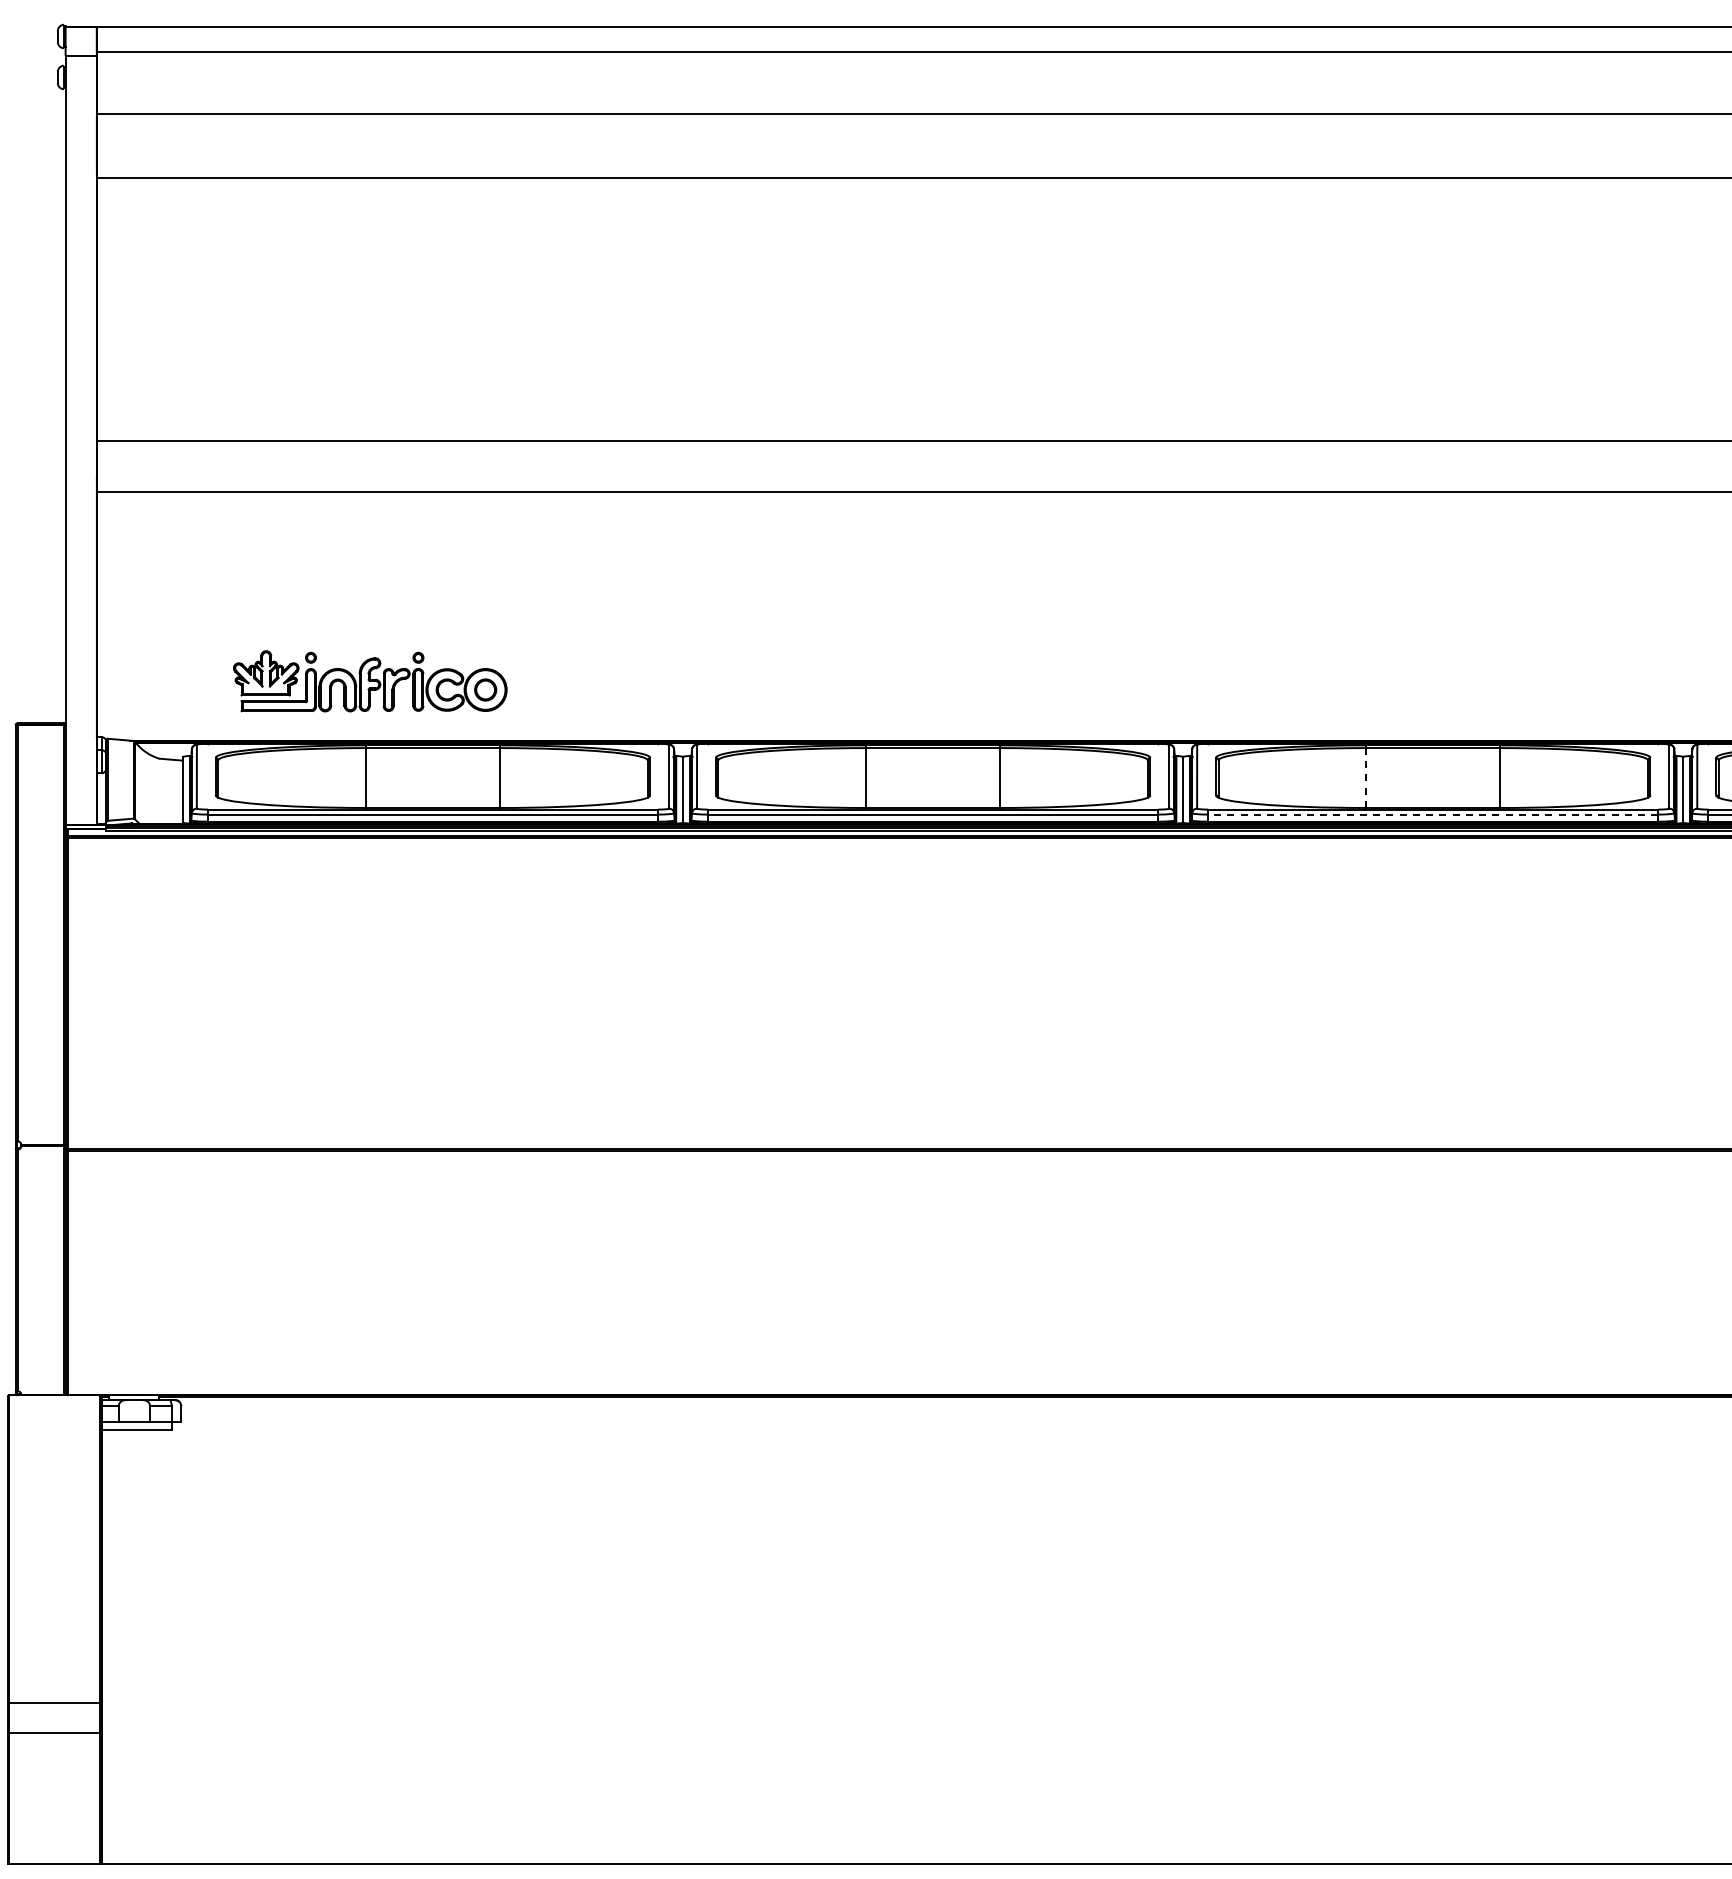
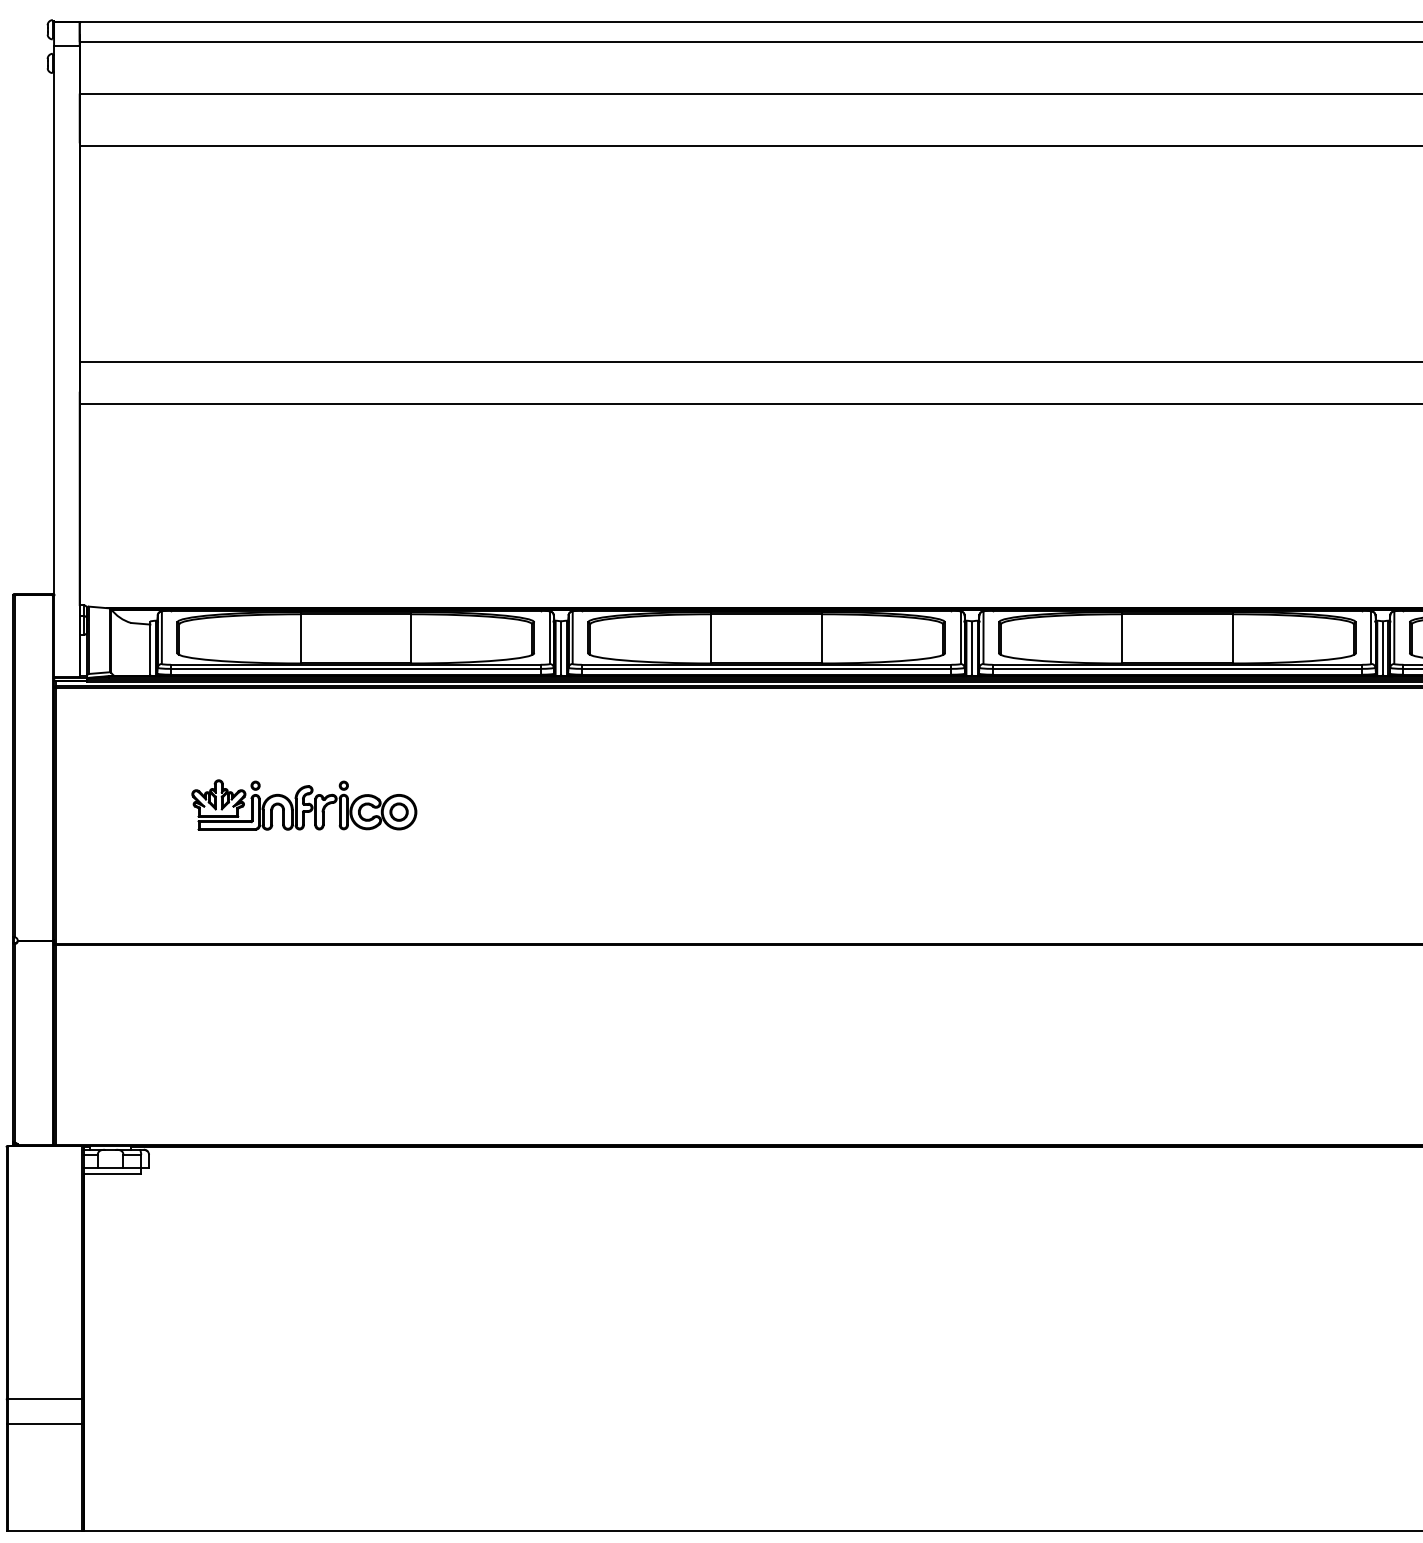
part: (370, 681) -> (304, 805), moved
line: (1366, 778) -> (1122, 639), dashed -> solid
line: (1432, 814) -> (1176, 668), dashed -> solid

